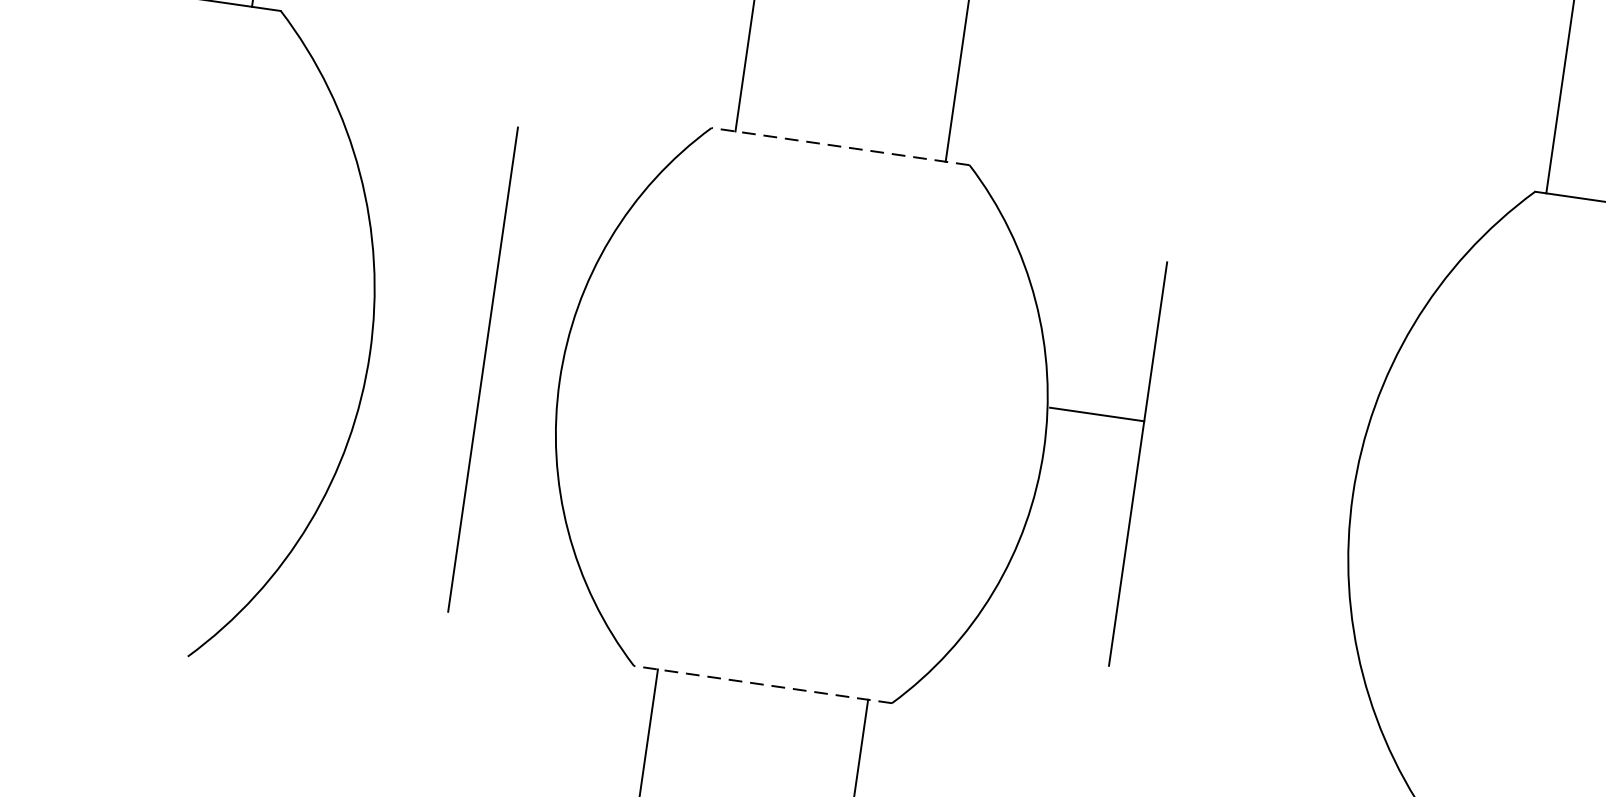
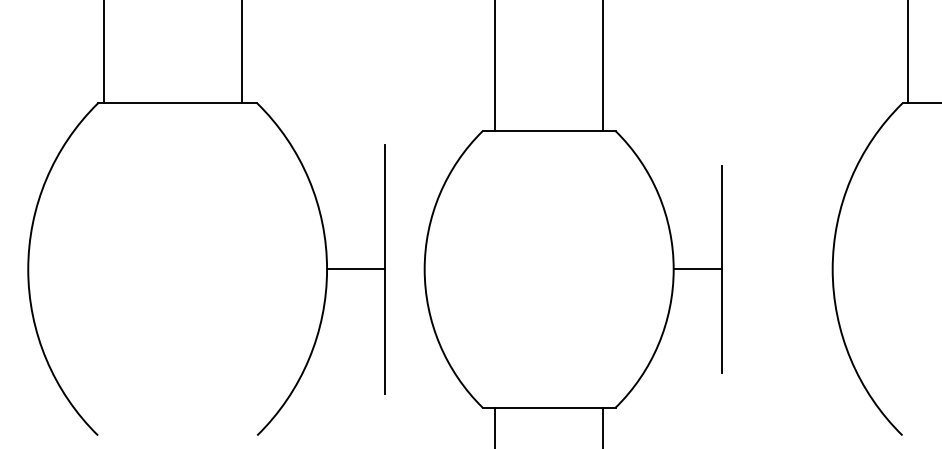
line: (839, 147) -> (548, 131), dashed -> solid
line: (427, 361) -> (356, 269), added
line: (1096, 414) -> (697, 269), moved
line: (761, 683) -> (548, 407), dashed -> solid

